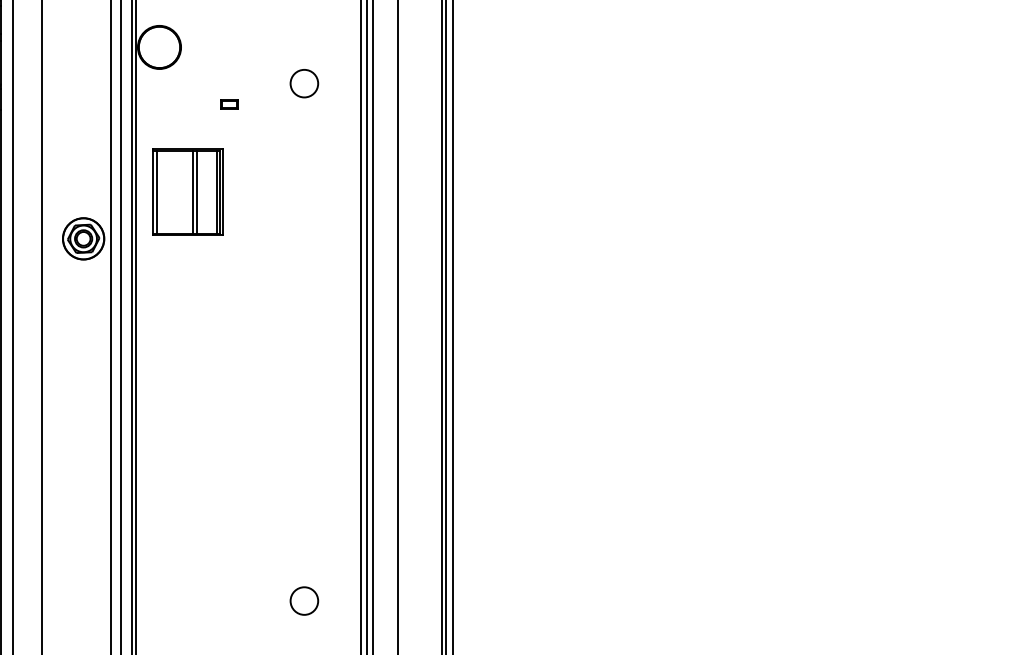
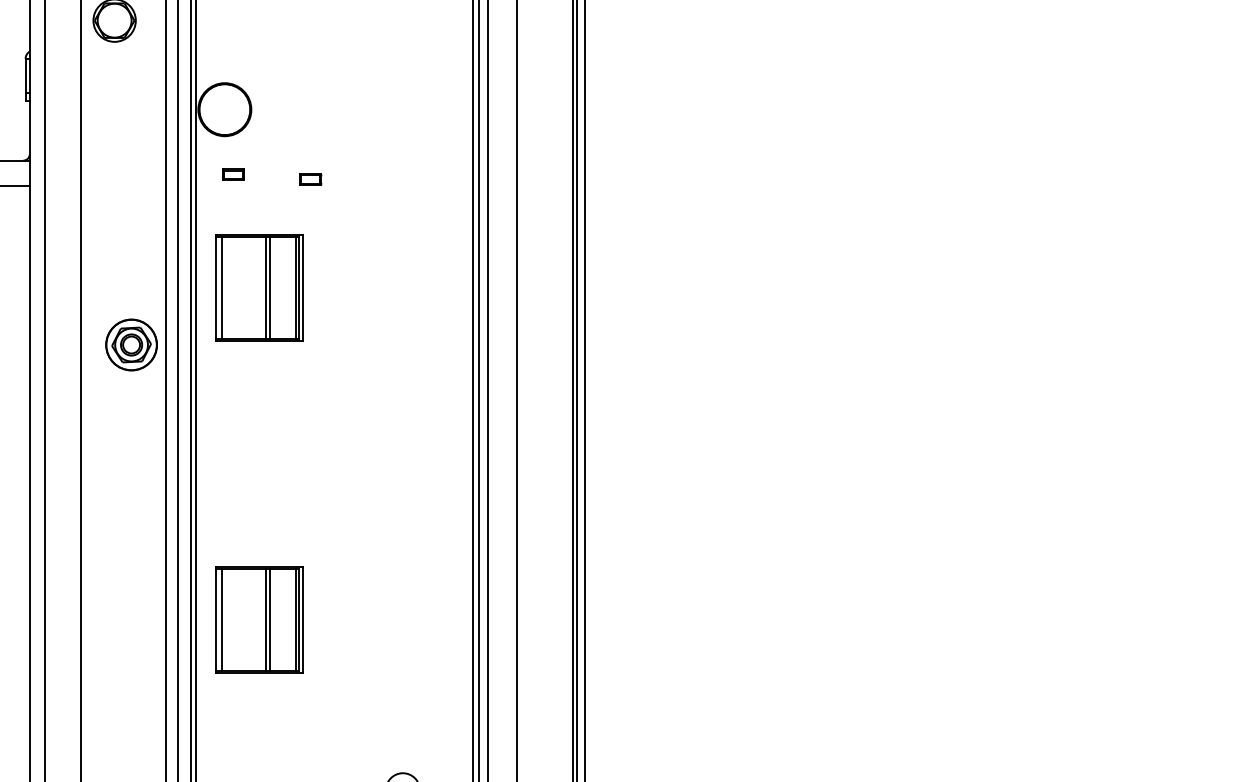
circle: (304, 83) -> (403, 154), removed
part: (166, 100) -> (233, 174), added
part: (187, 461) -> (259, 618), added

